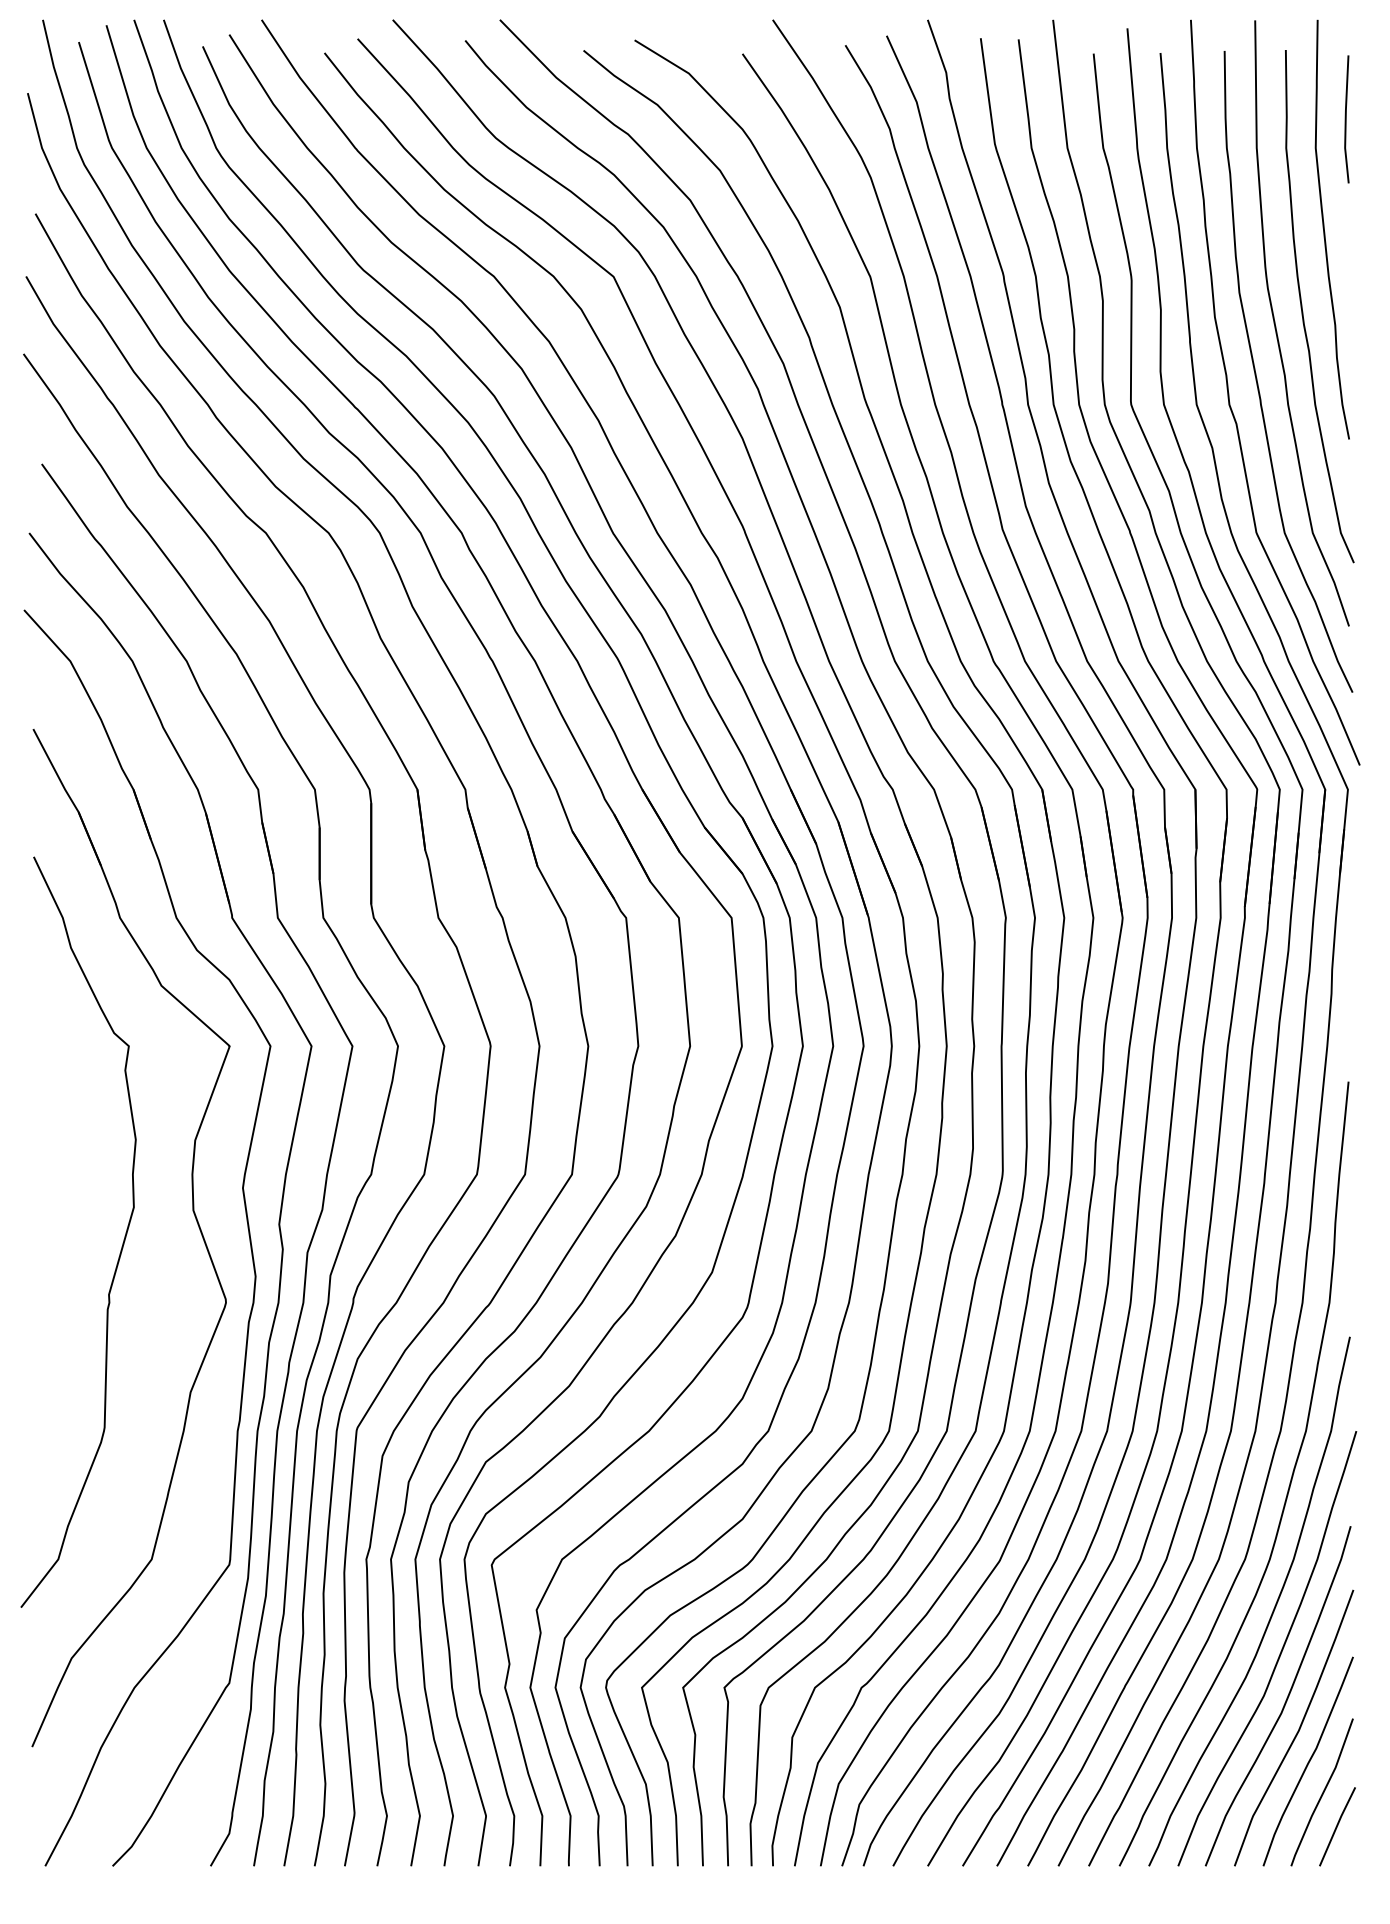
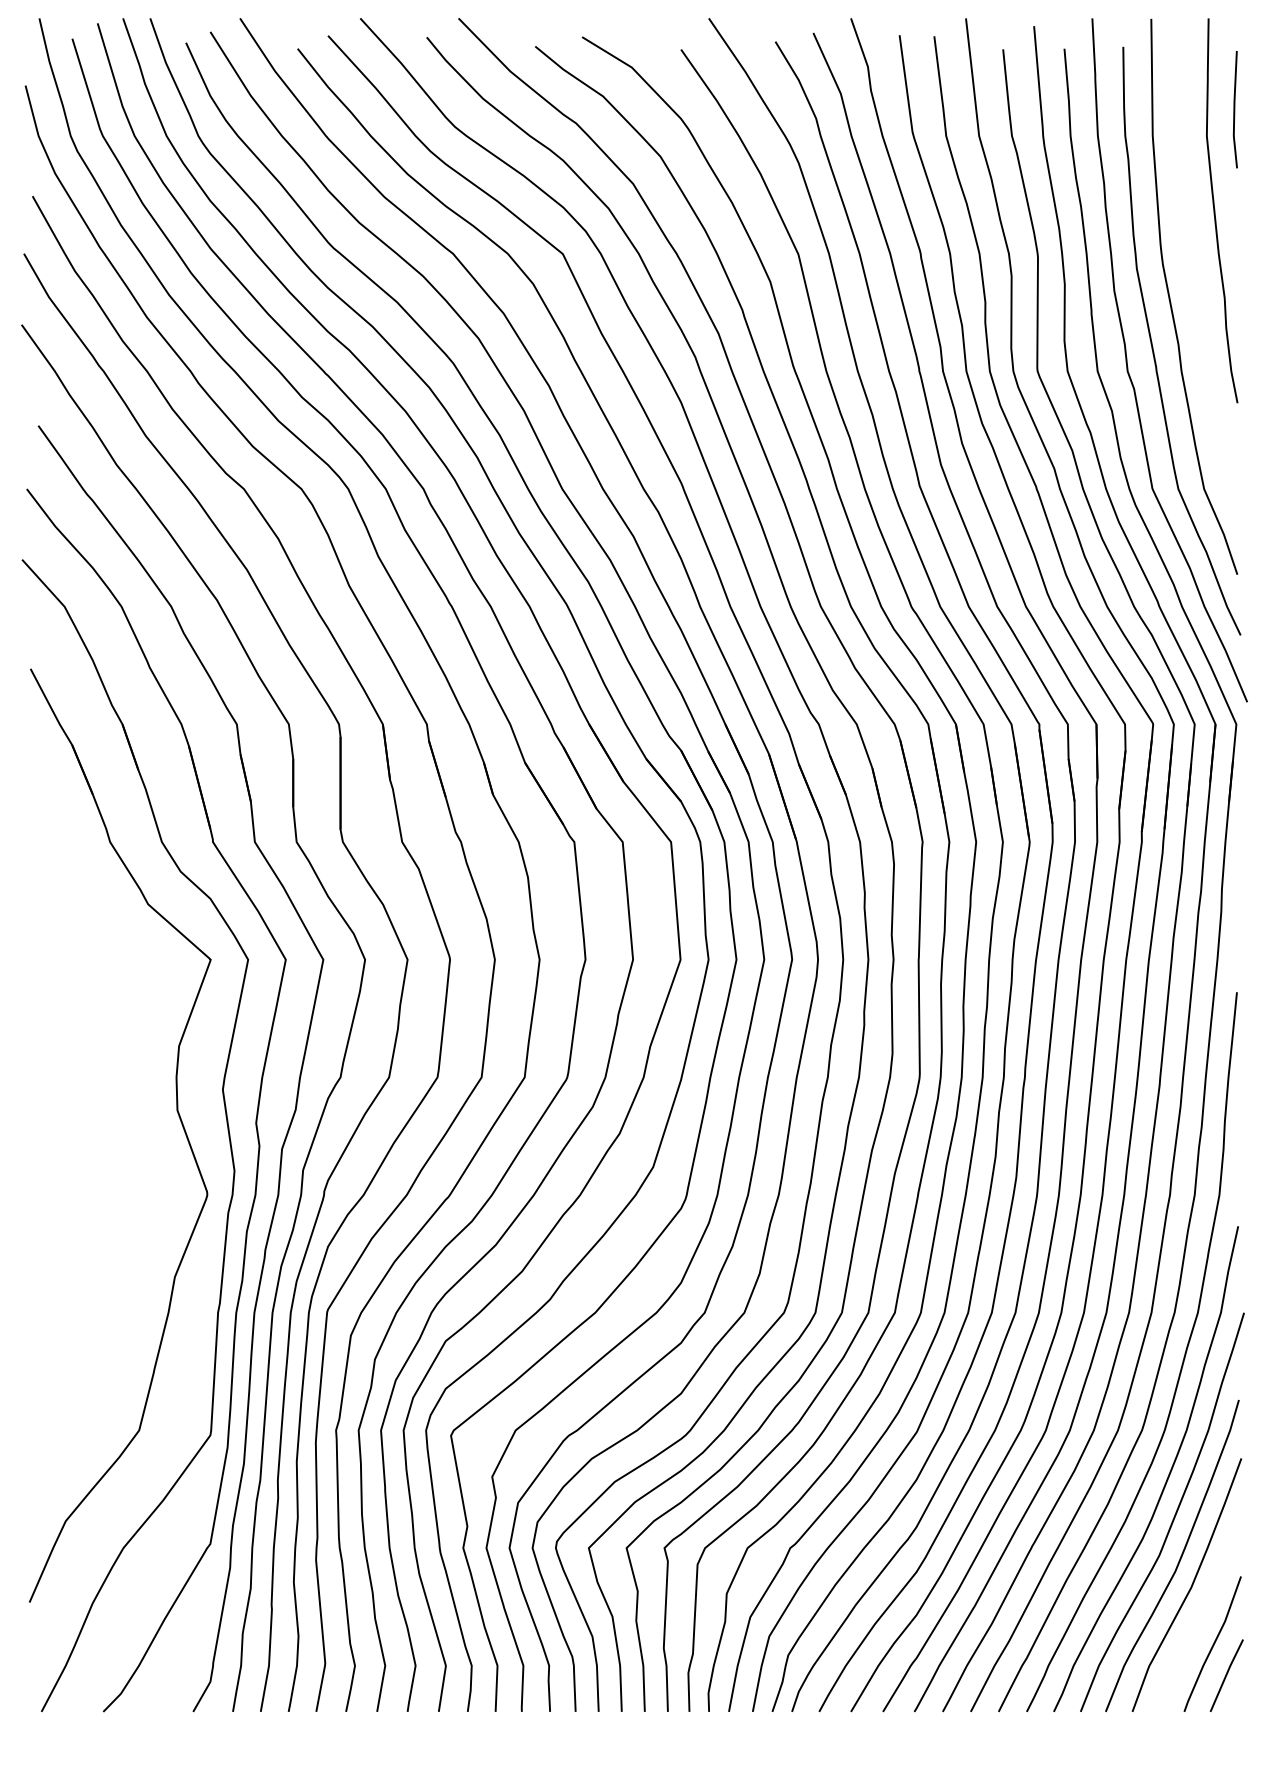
curve: (1303, 311) -> (1195, 285), removed
curve: (121, 1246) -> (111, 1143), removed
curve: (1308, 1761) -> (1200, 1615), removed

